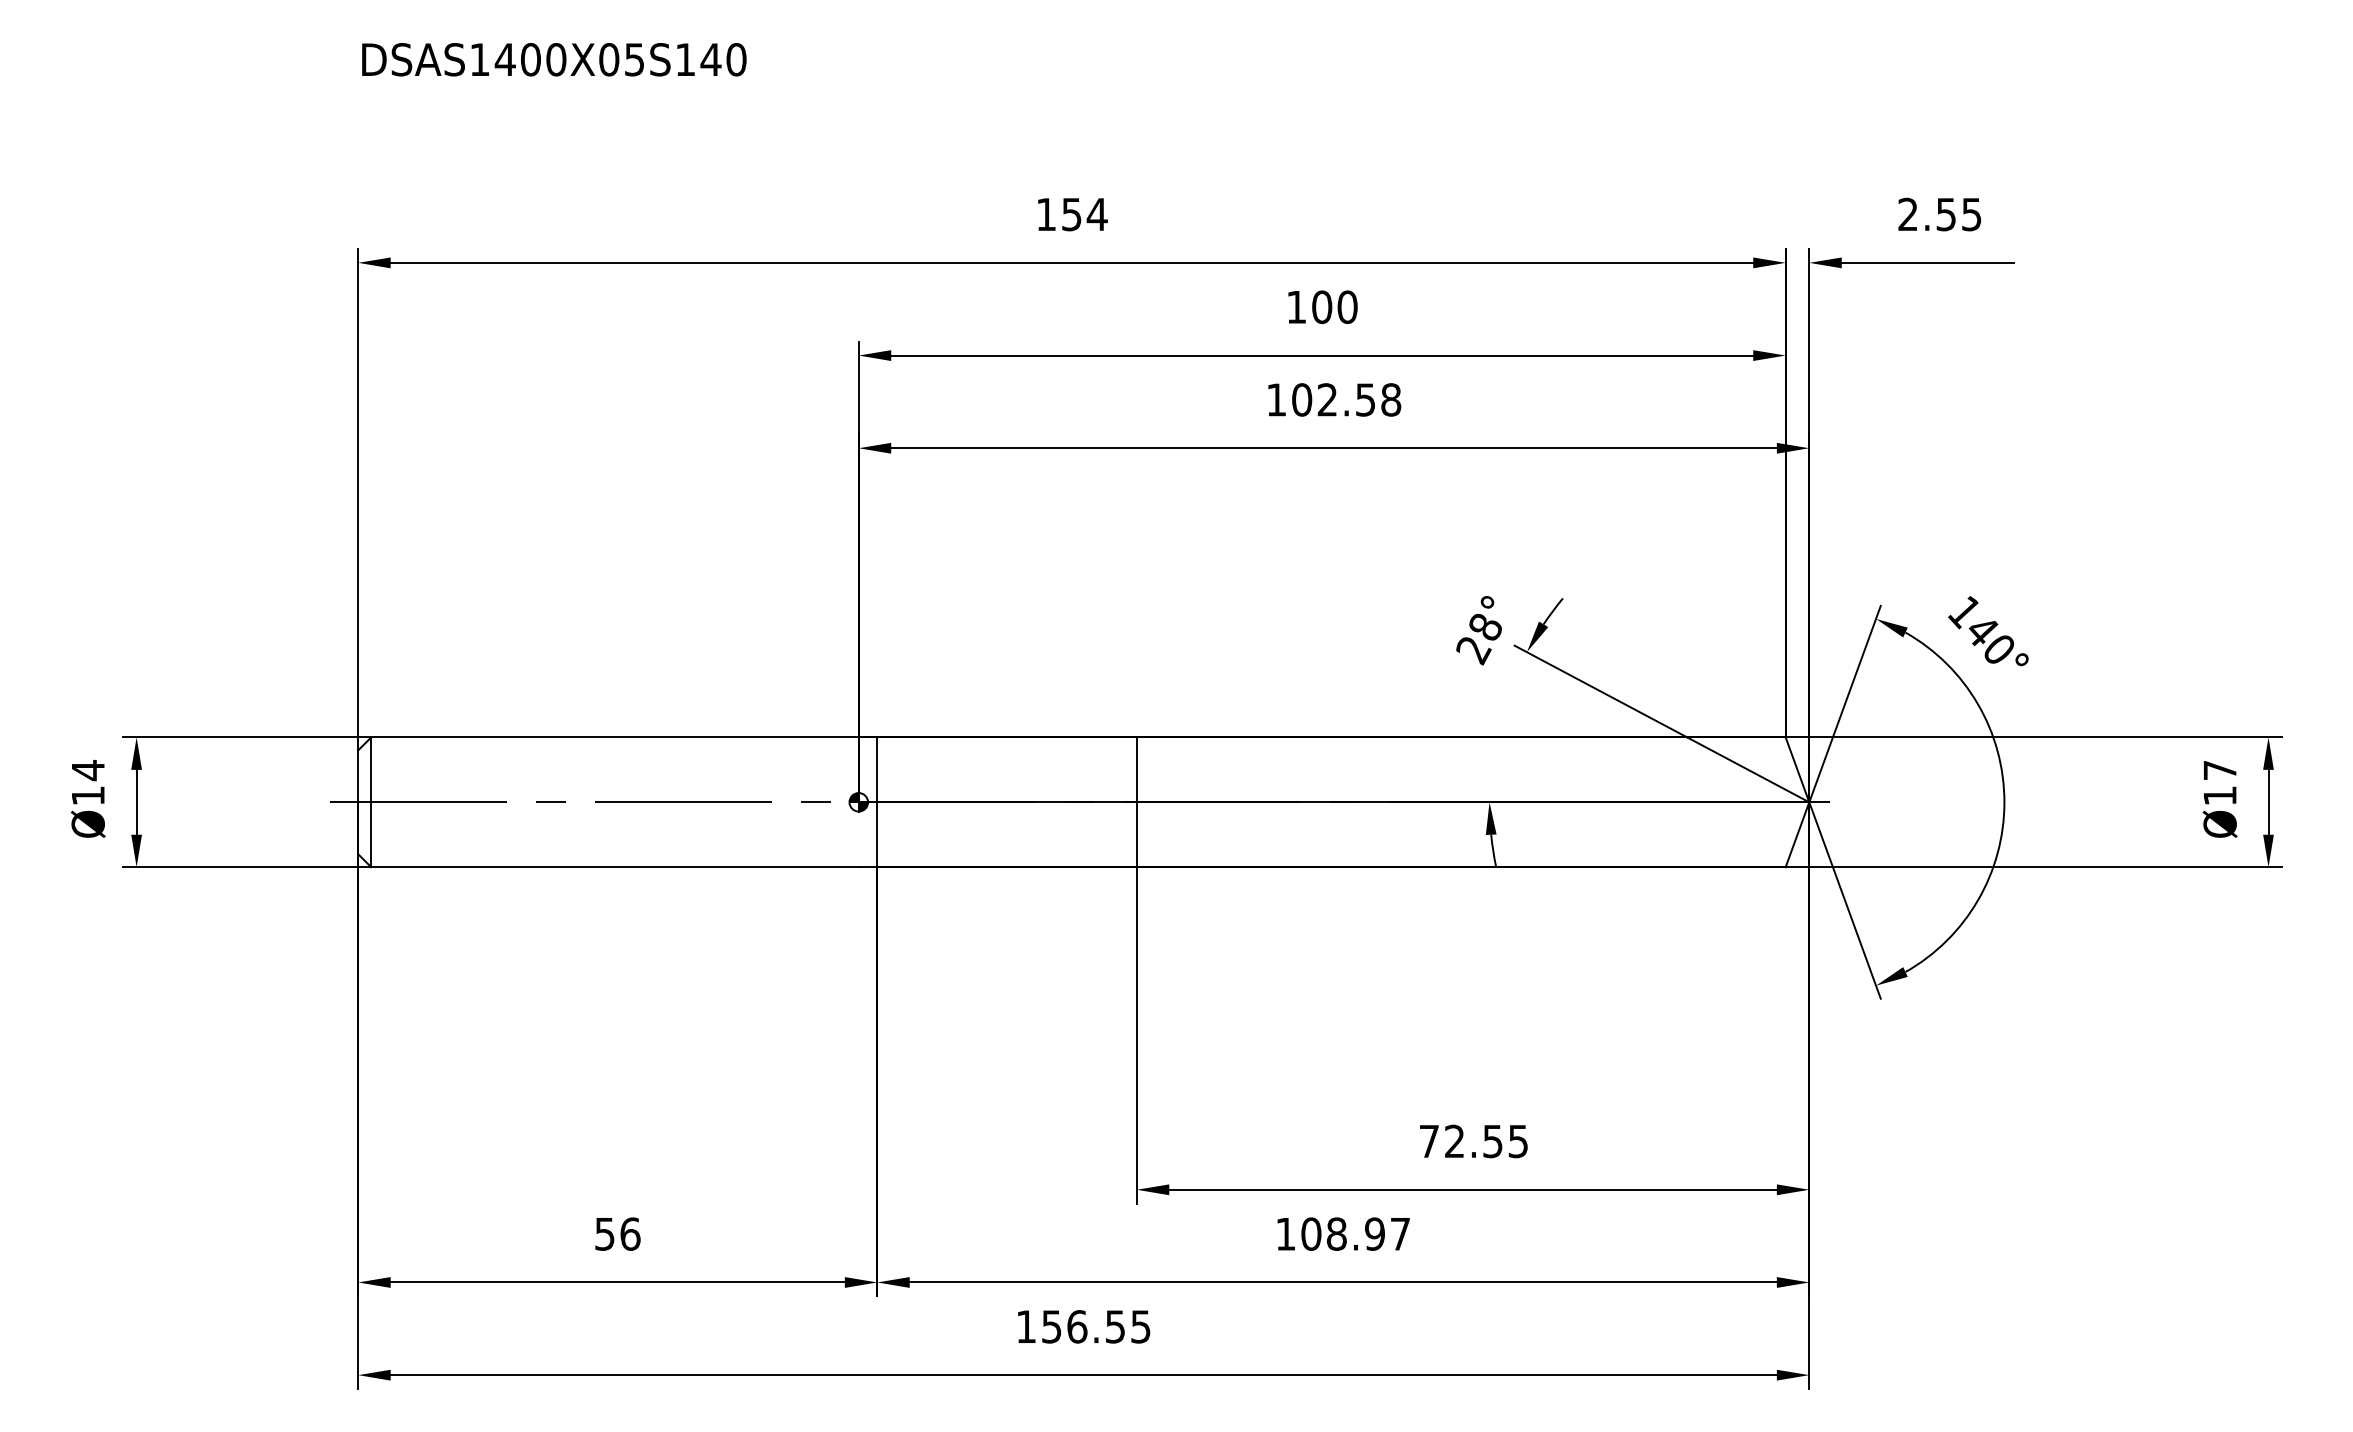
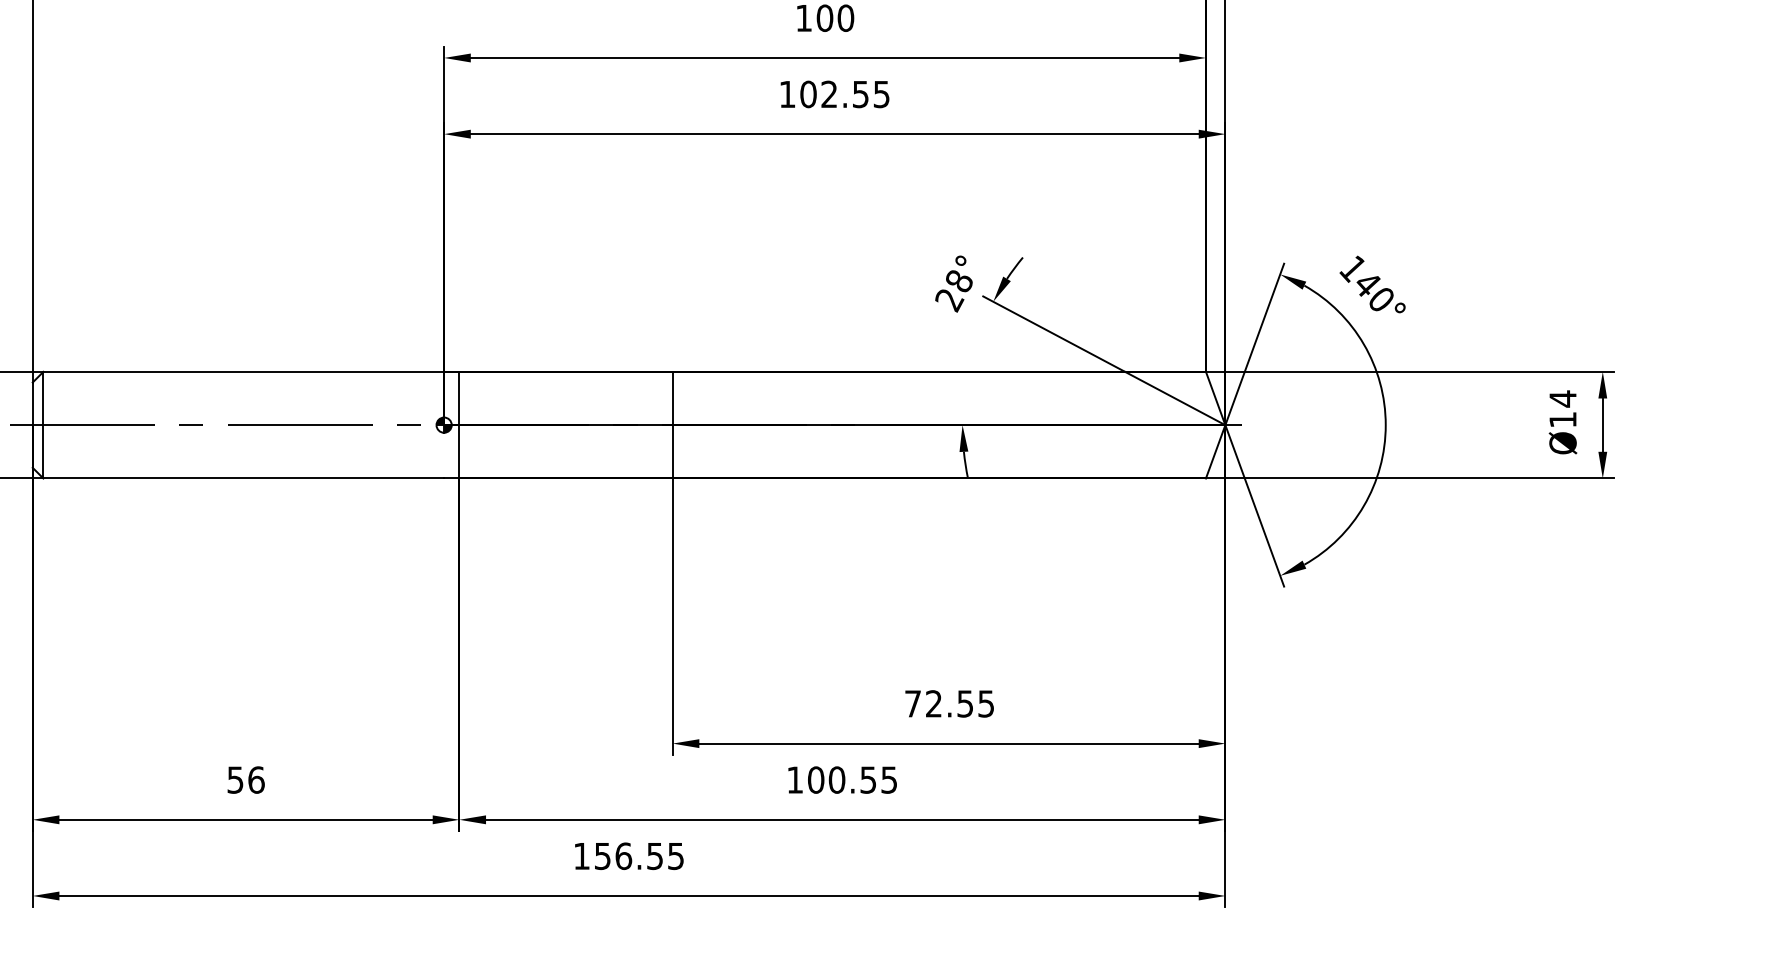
text: (1391, 399) -> (881, 94), 102.58 -> 102.55
text: (2220, 770) -> (1563, 399), Ø17 -> Ø14
text: (1367, 1233) -> (862, 779), 108.97 -> 100.55

